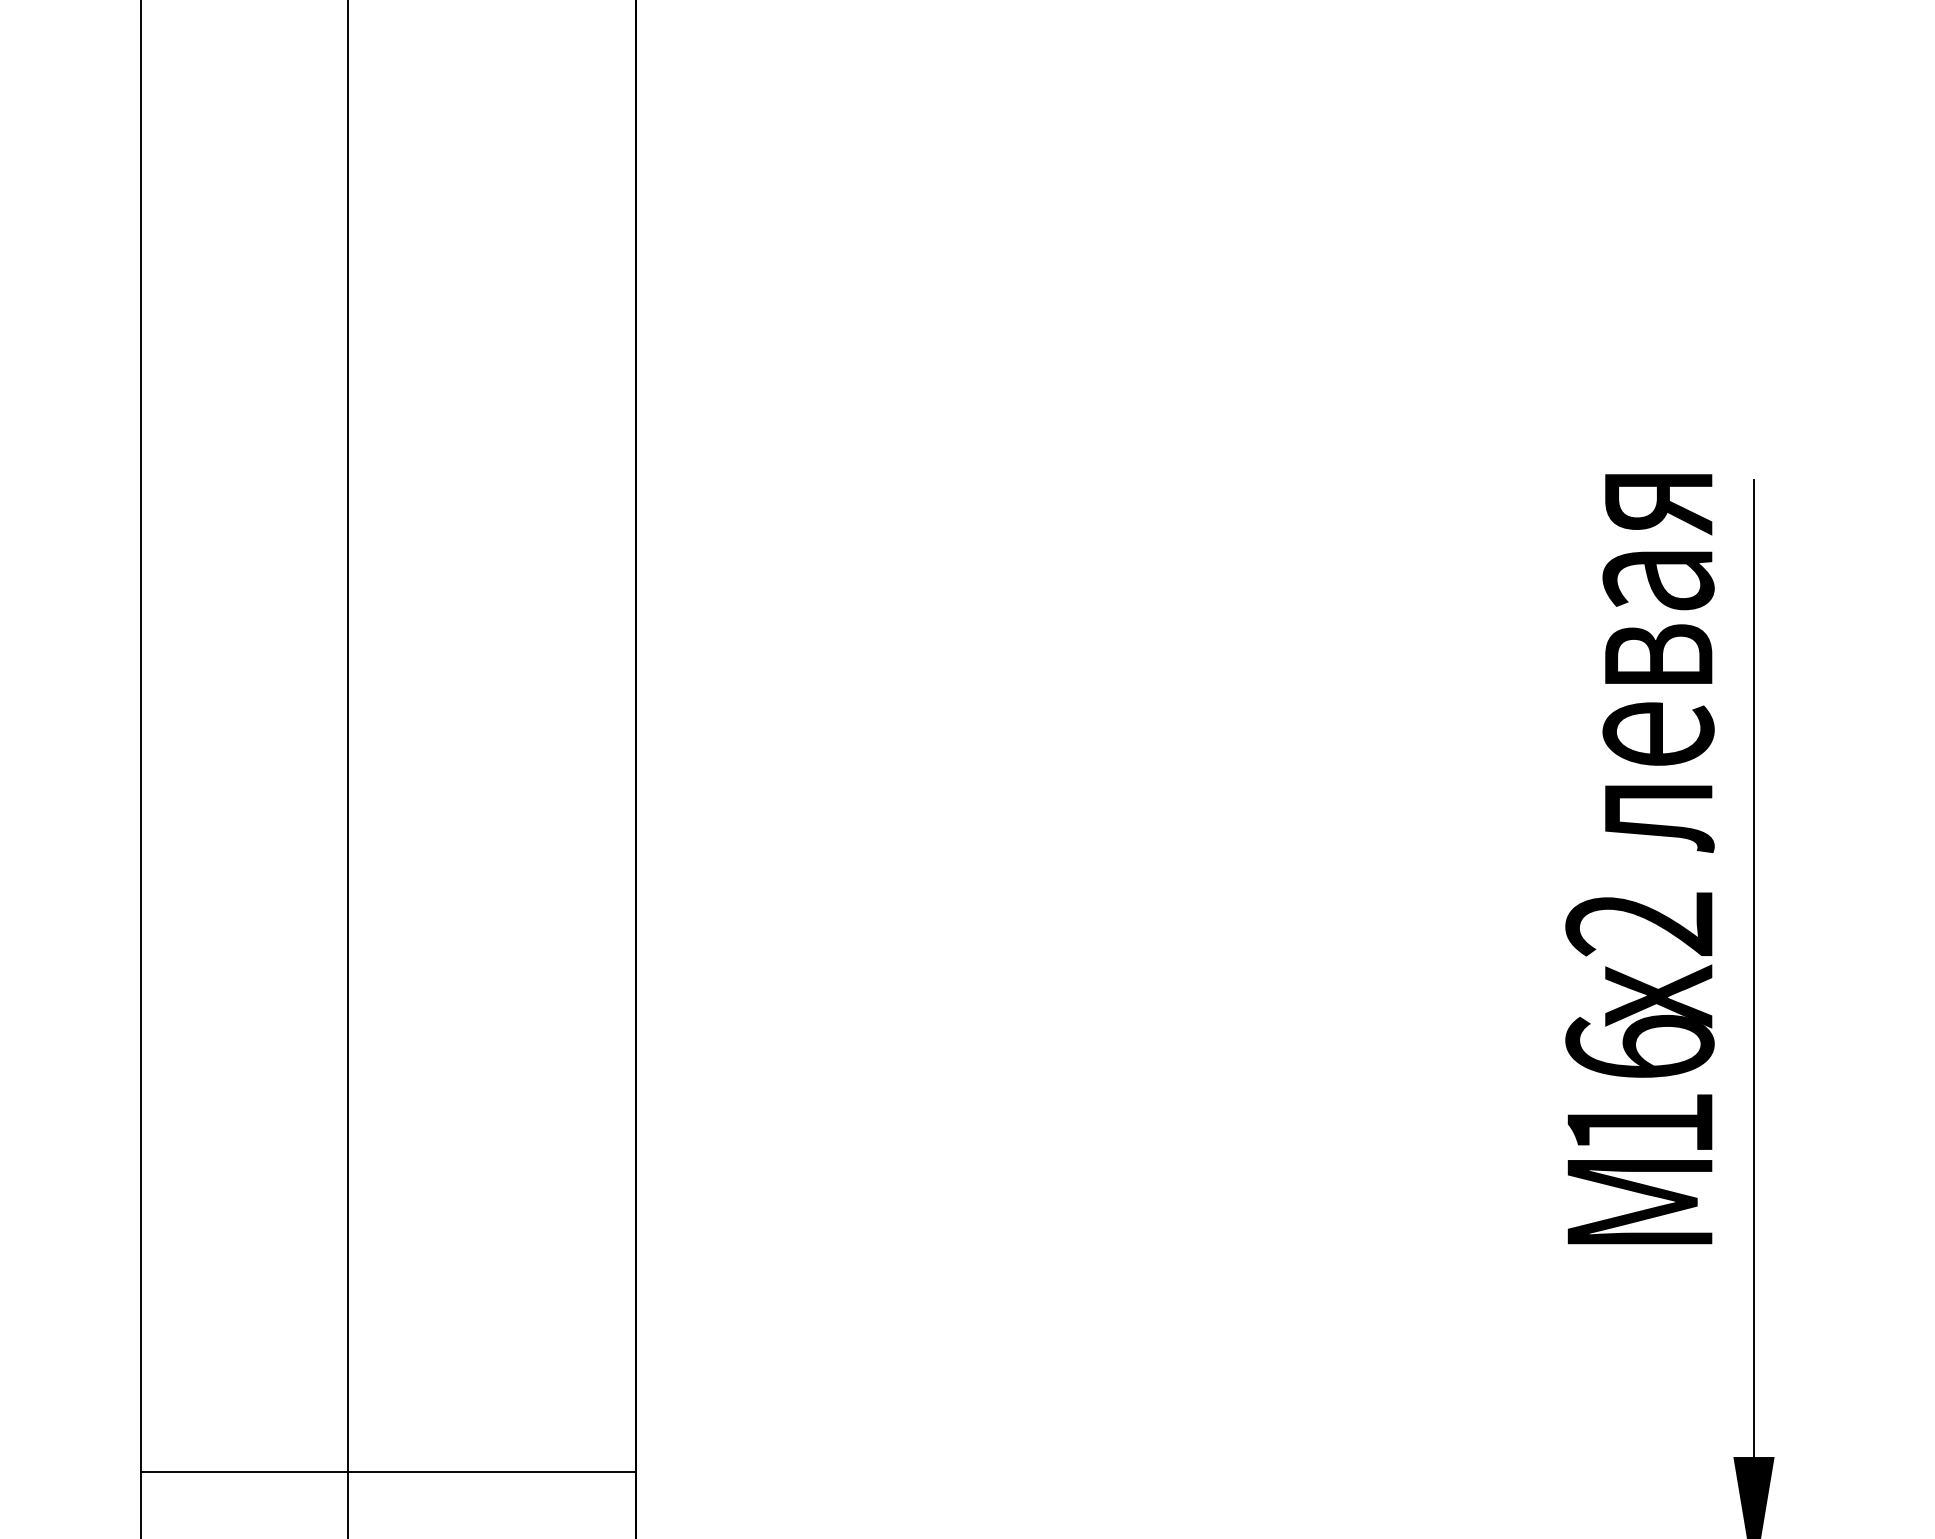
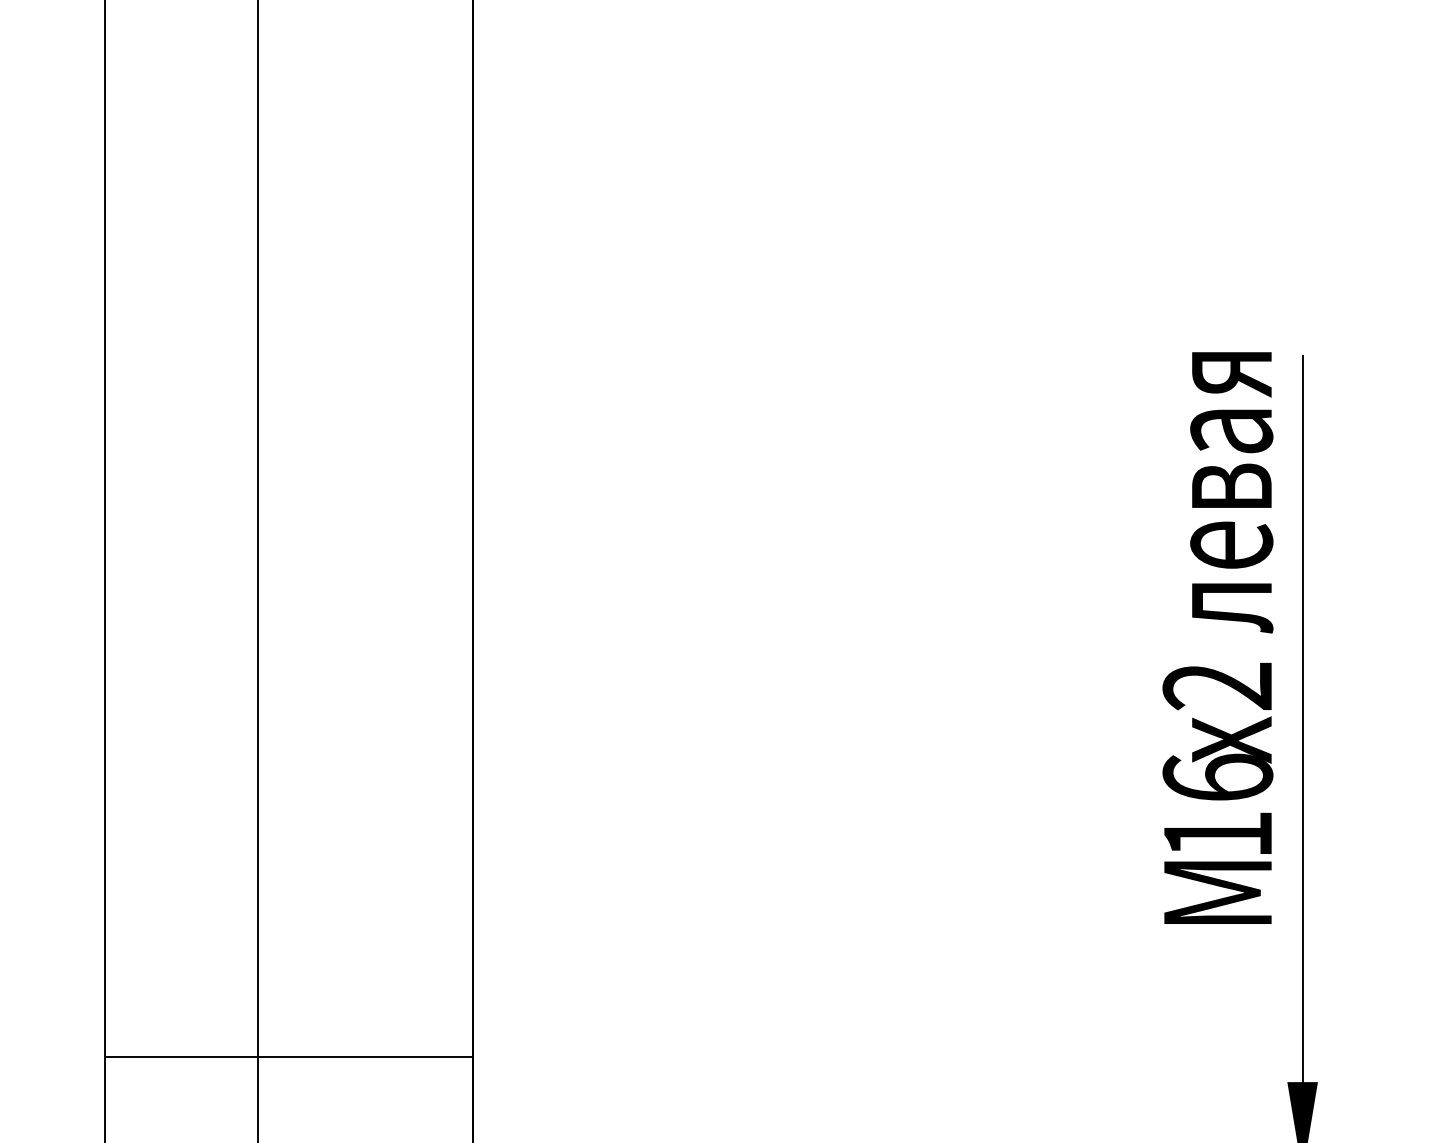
line: (388, 1471) -> (288, 1056), moved

